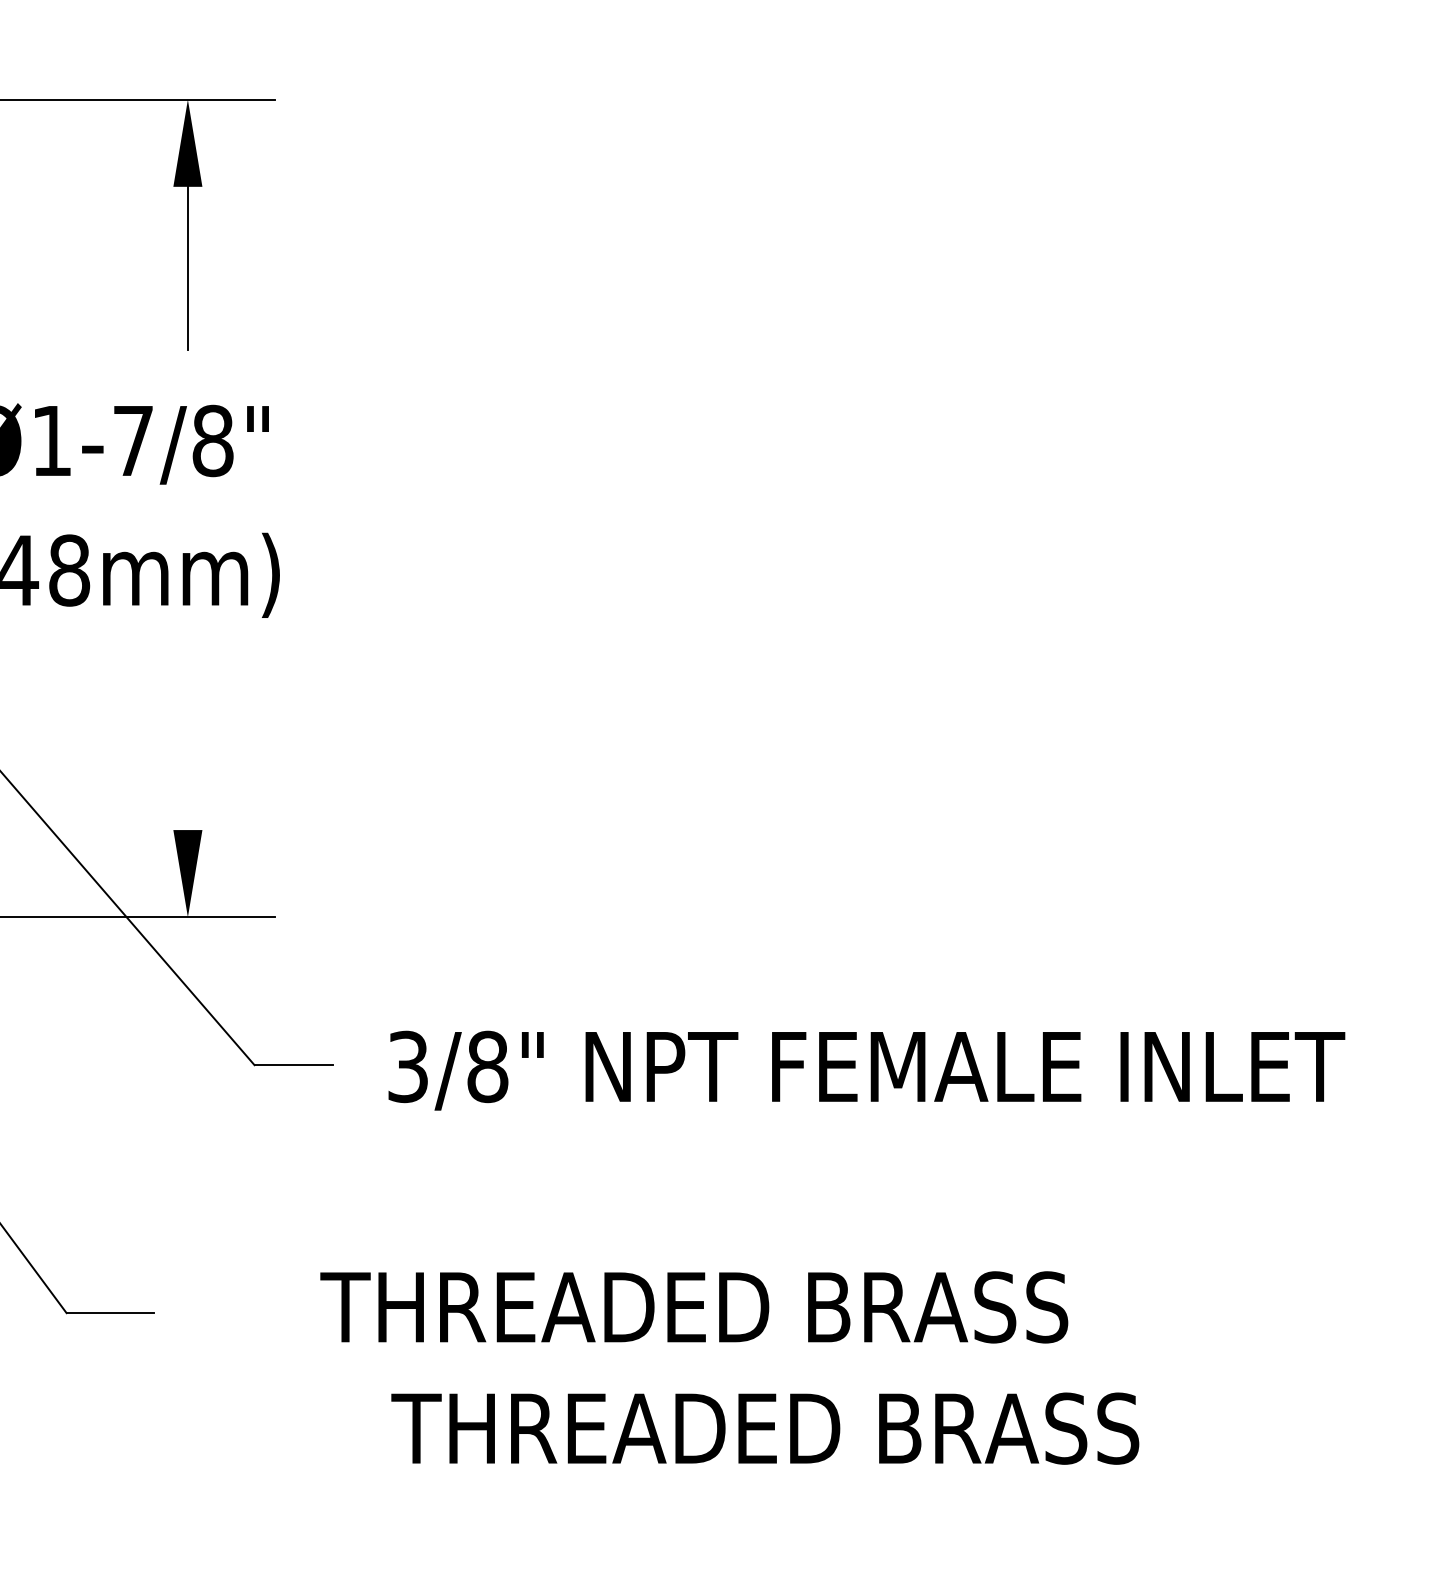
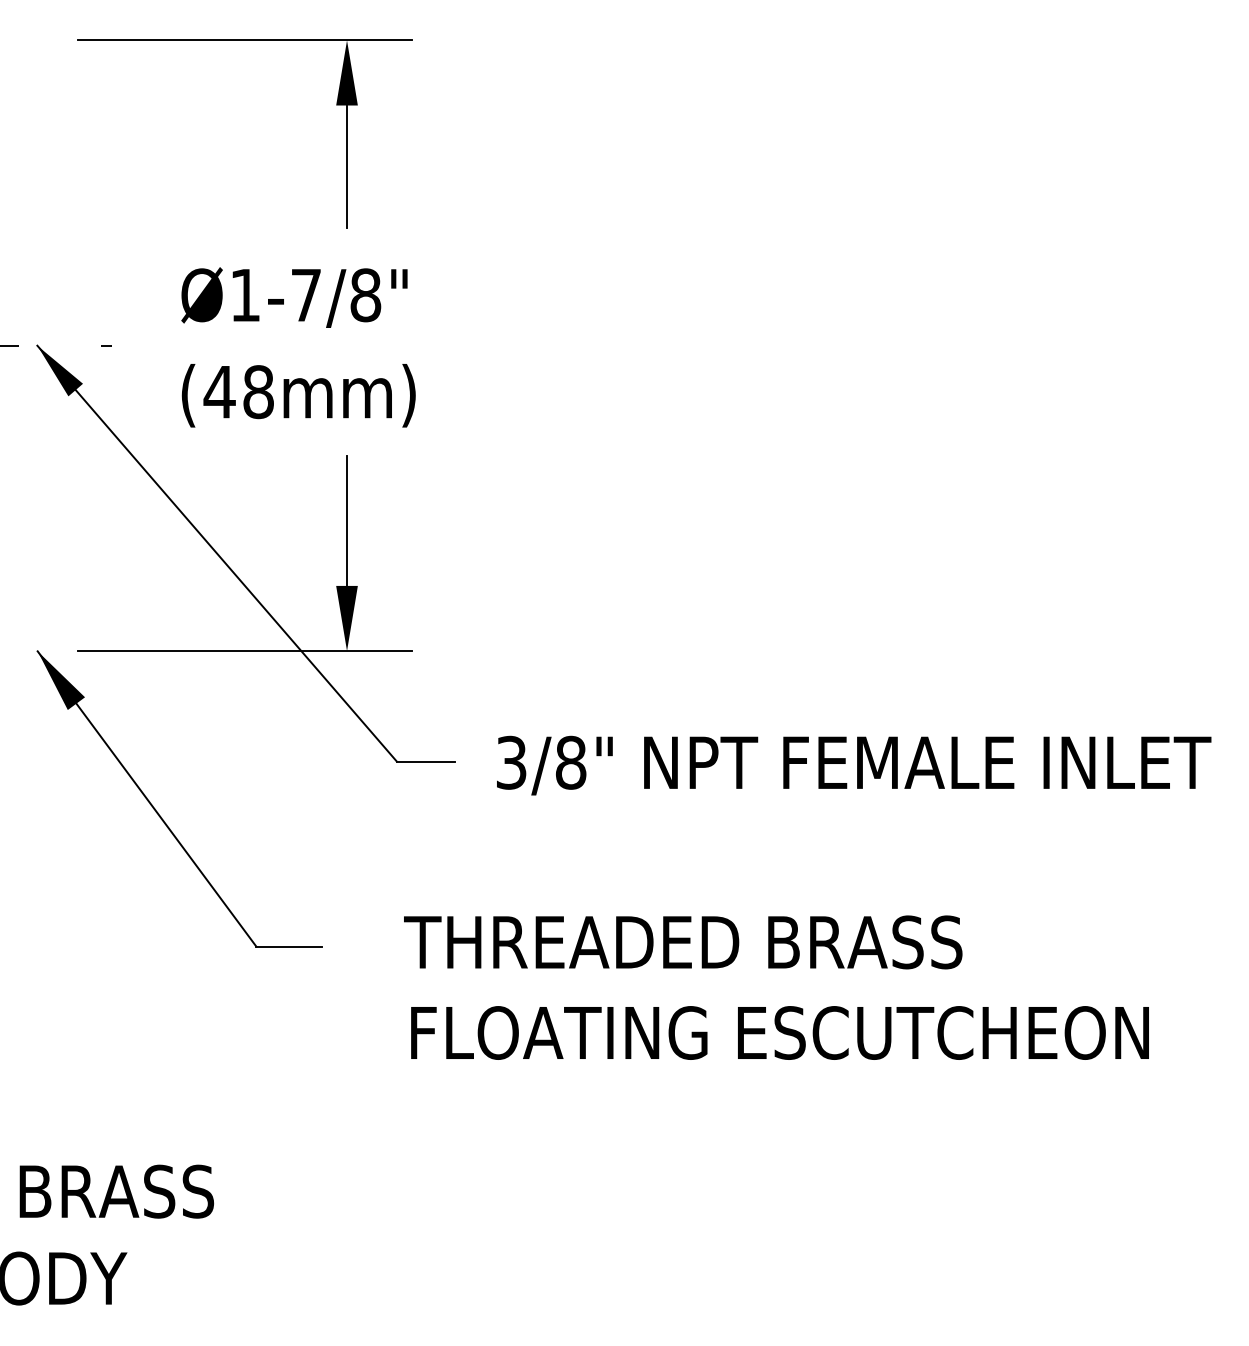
line: (188, 742) -> (347, 520), added
text: (694, 1307) -> (683, 942), moved
text: (766, 1427) -> (779, 1032), THREADED BRASS -> FLOATING ESCUTCHEON

